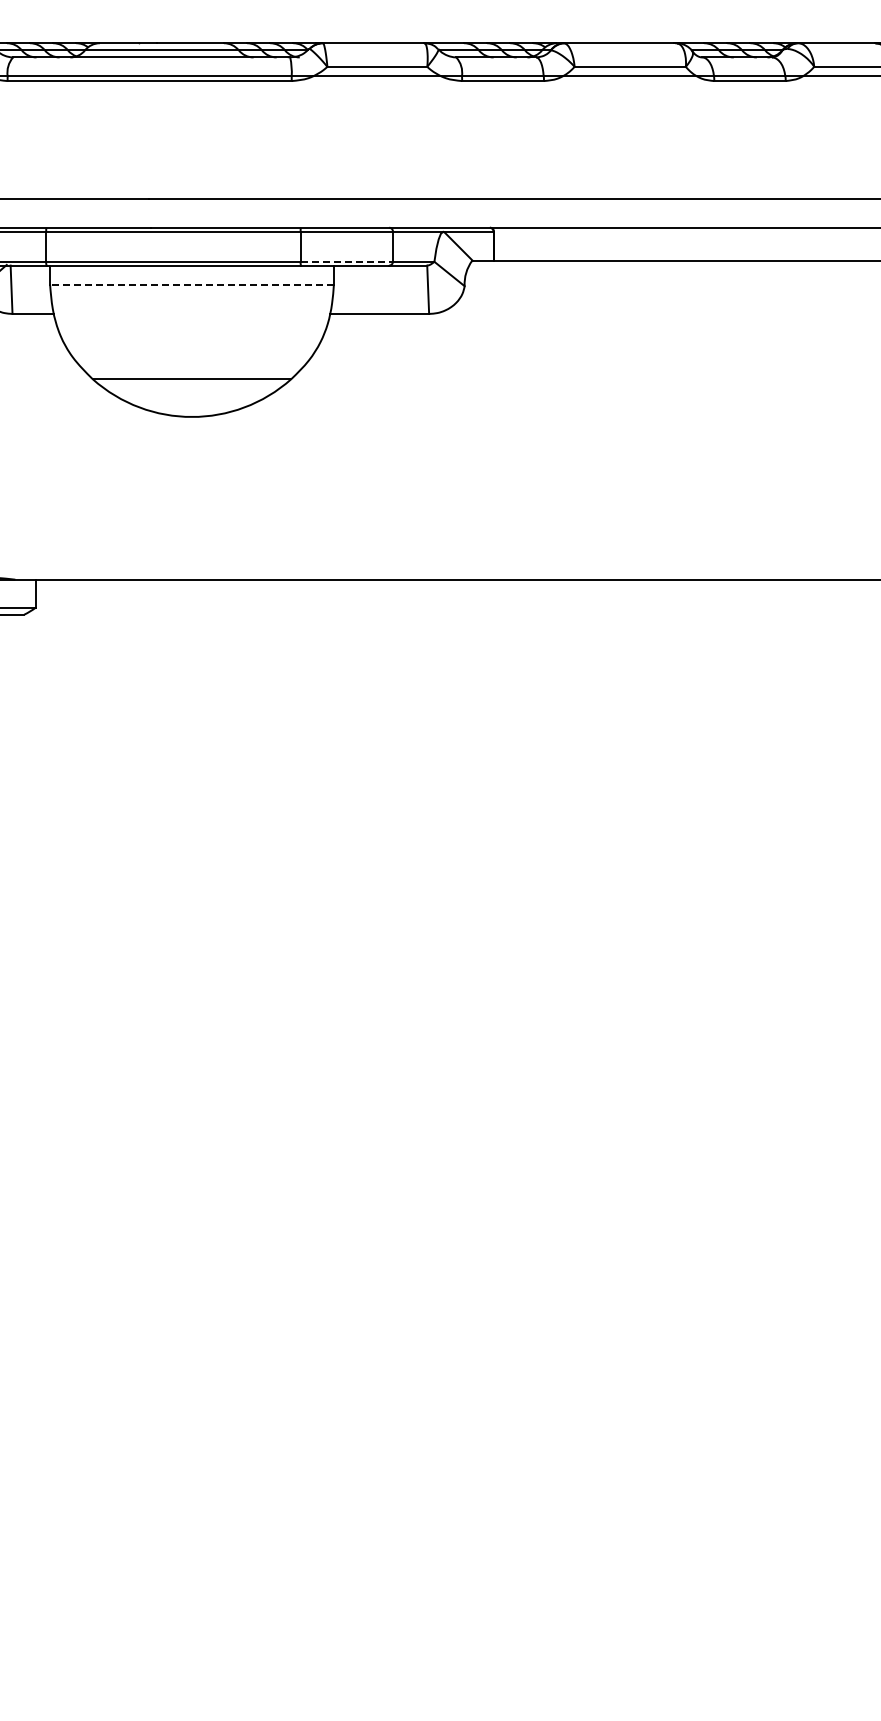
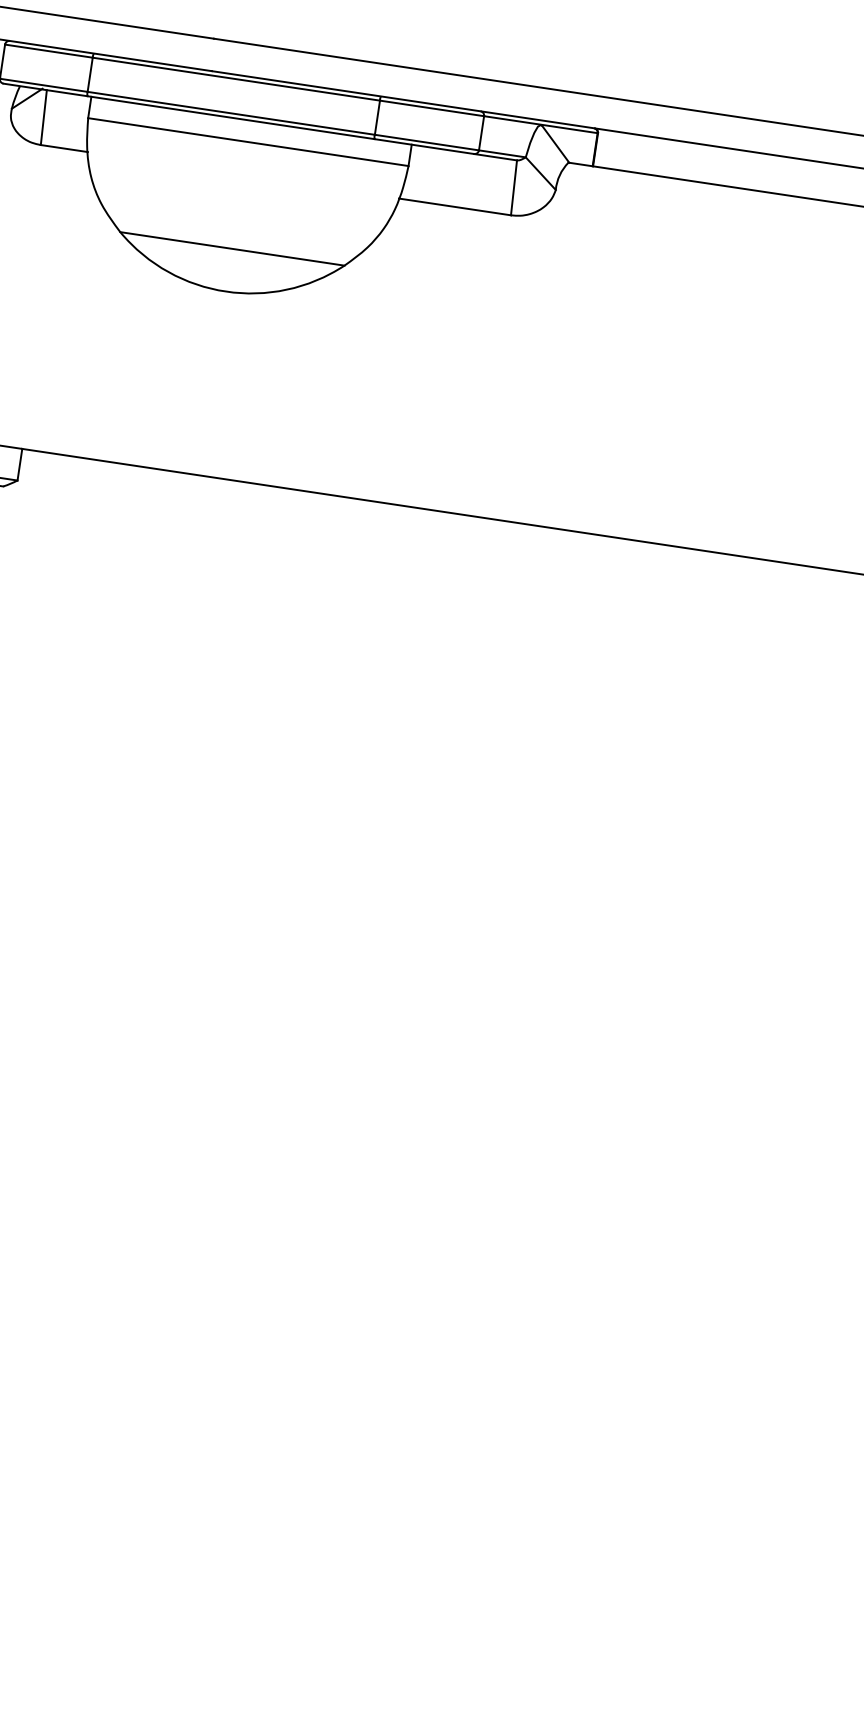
line: (347, 261) -> (427, 142), dashed -> solid
line: (192, 284) -> (248, 142), dashed -> solid

